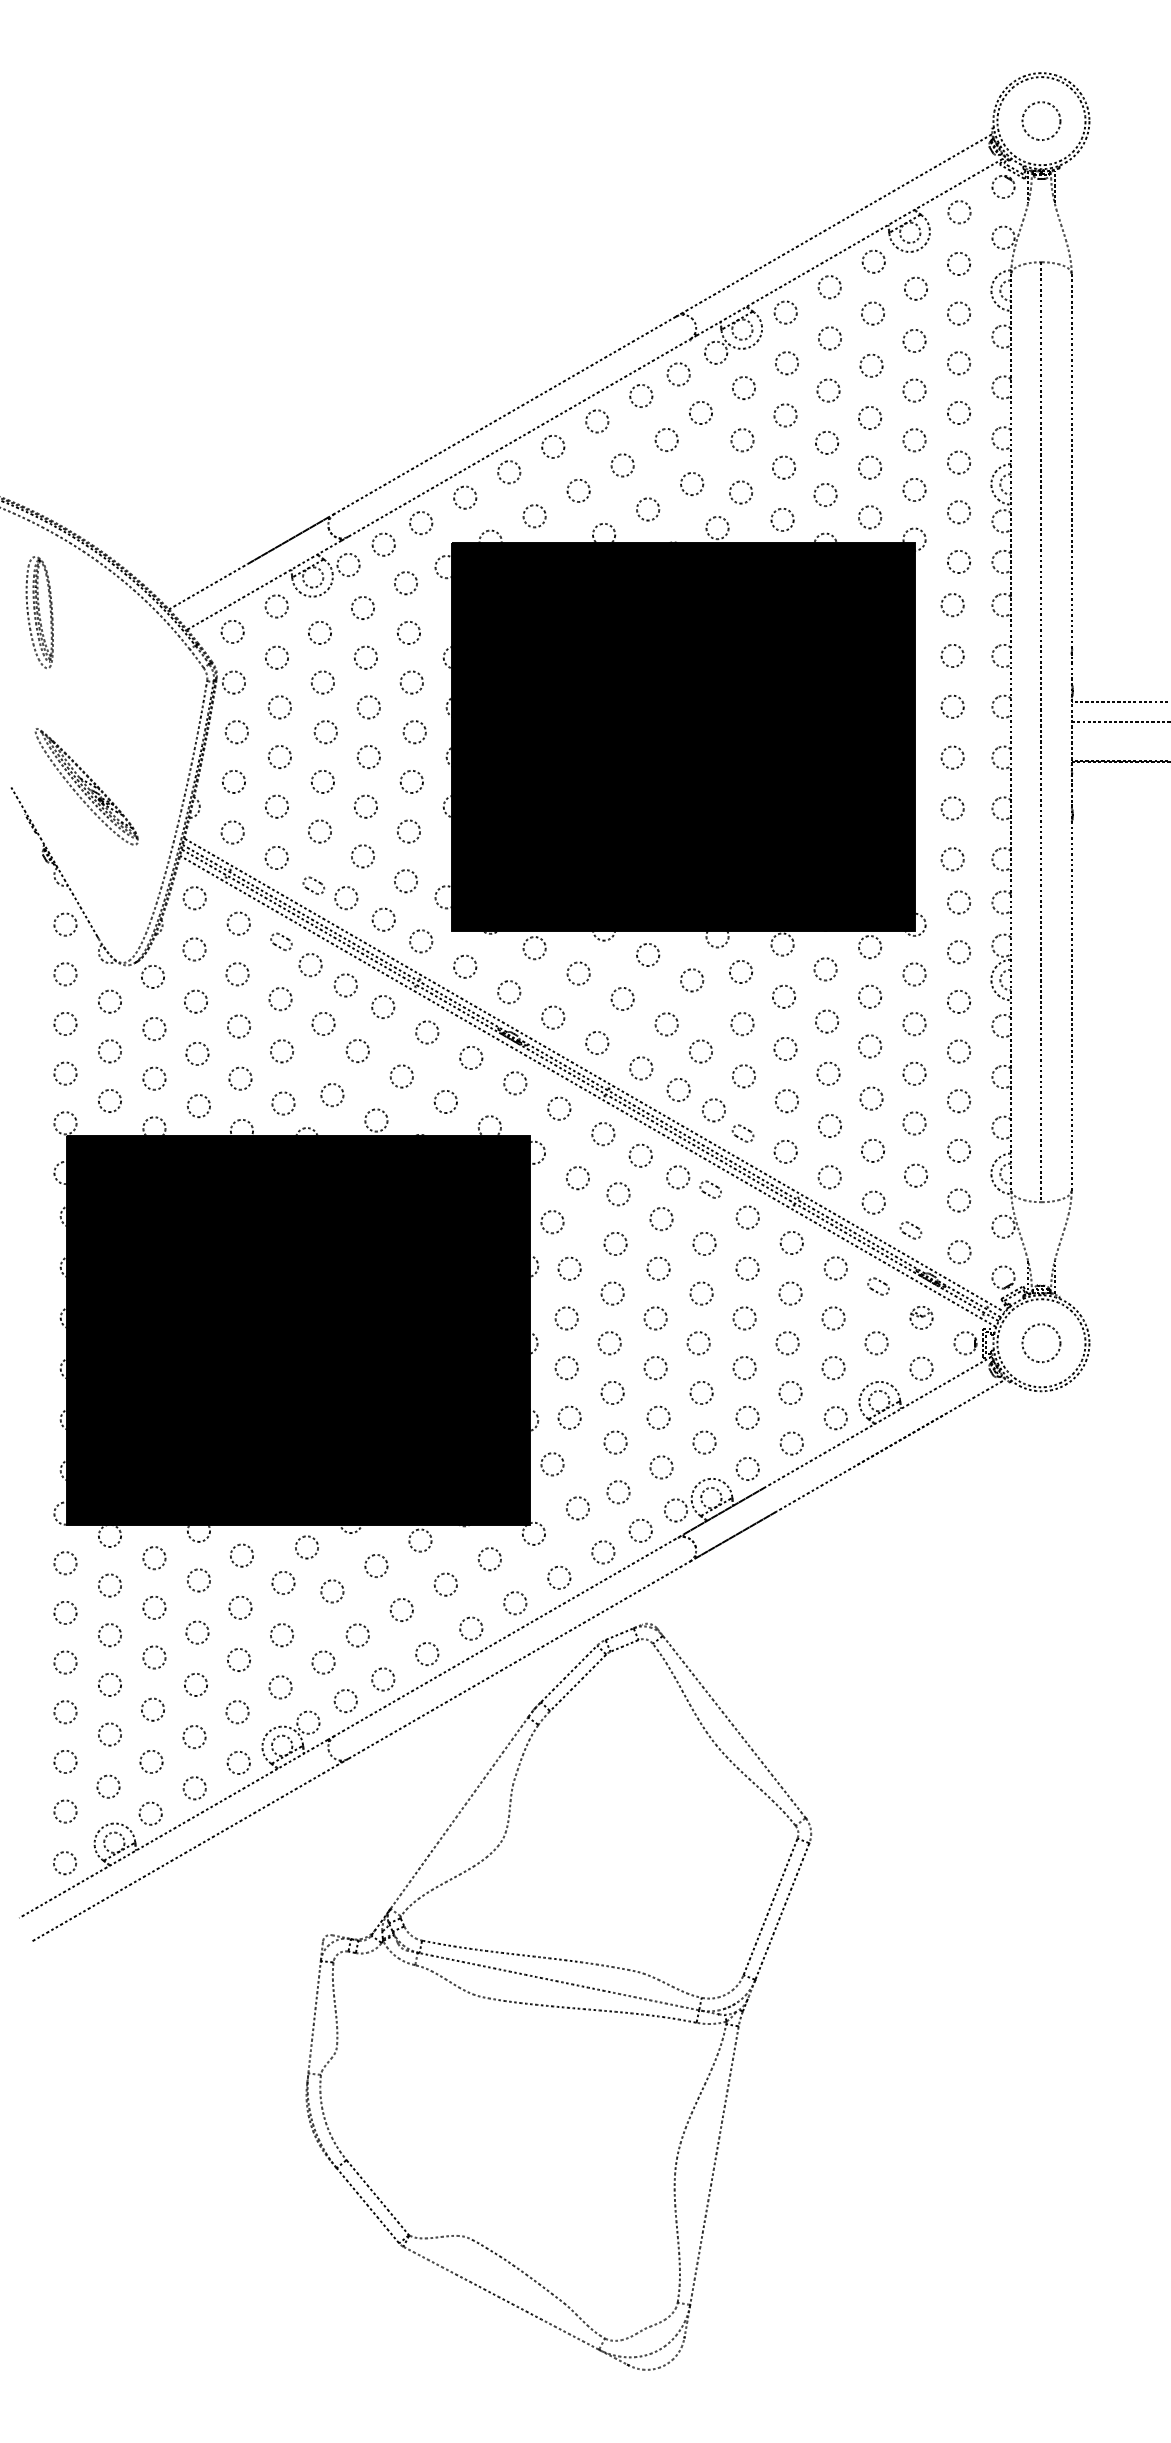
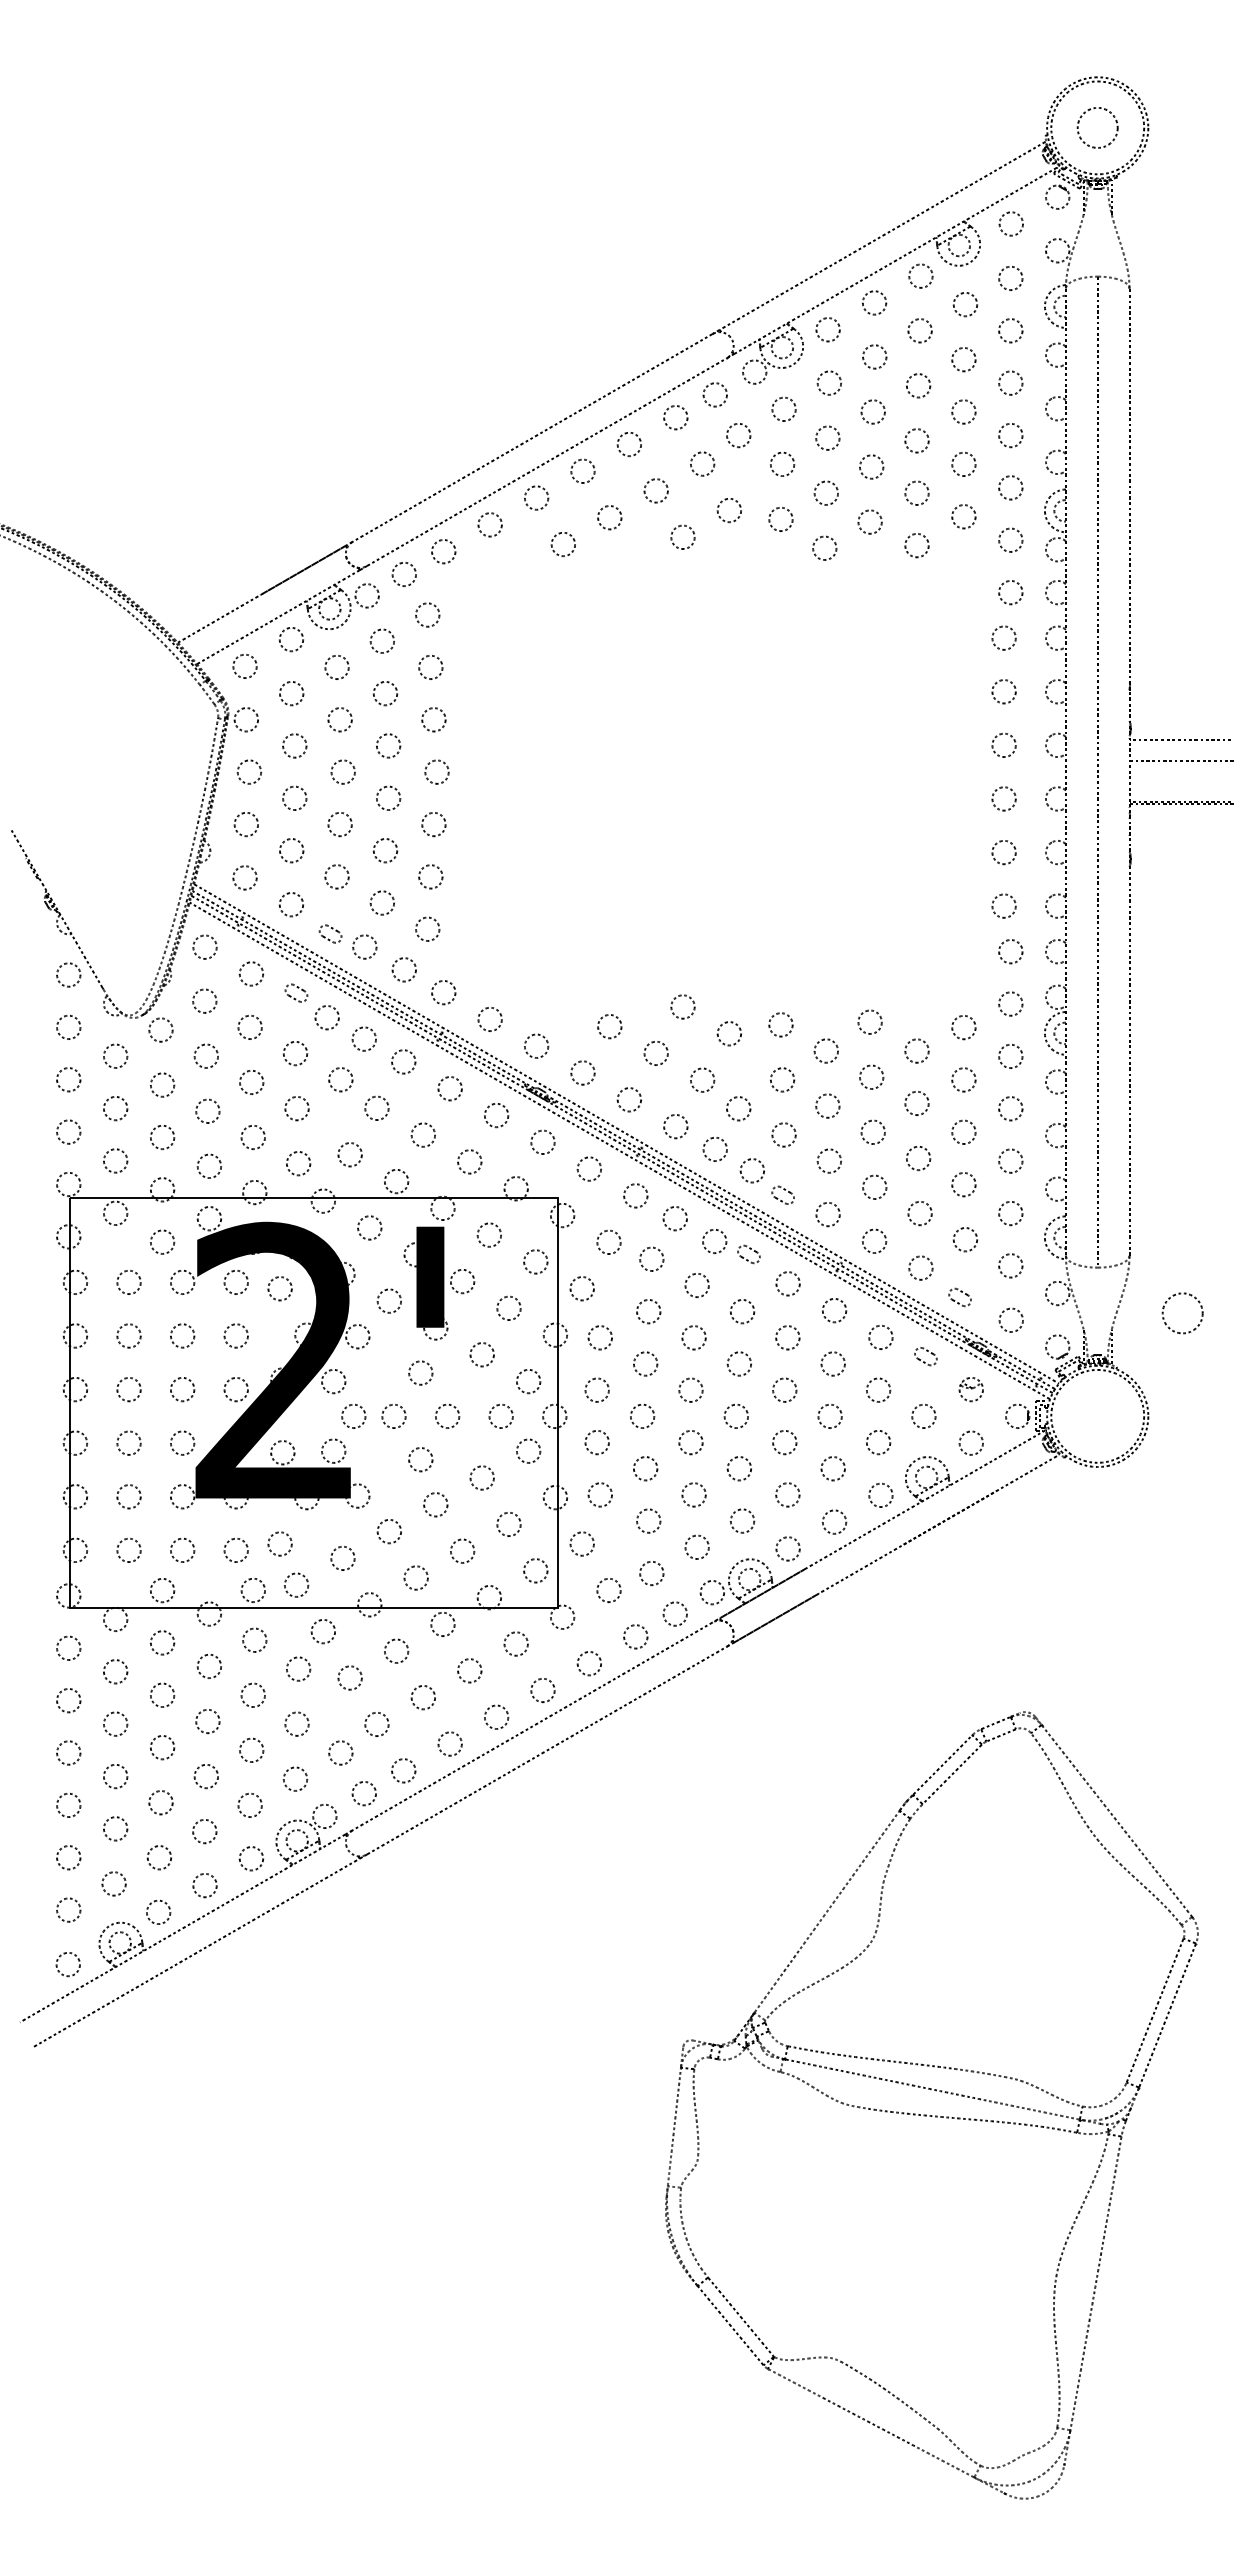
part: (39, 612) -> (41, 645), removed
part: (680, 738) -> (717, 778), removed
part: (86, 786) -> (90, 829), removed
fill: (297, 1330) -> (313, 1402), removed
circle: (1041, 1343) -> (1182, 1313), moved
part: (558, 2006) -> (931, 2115), moved

